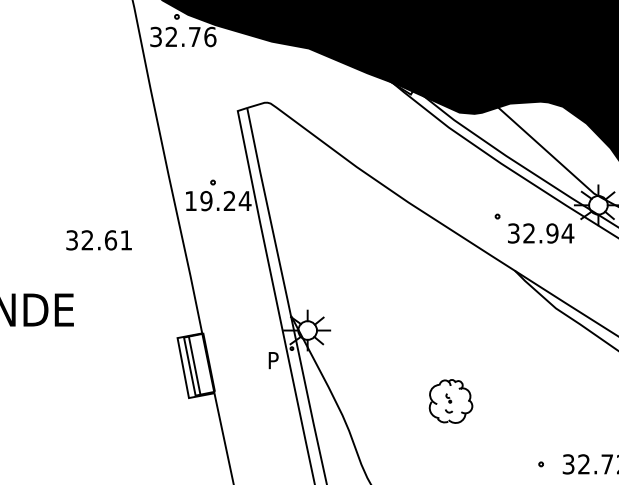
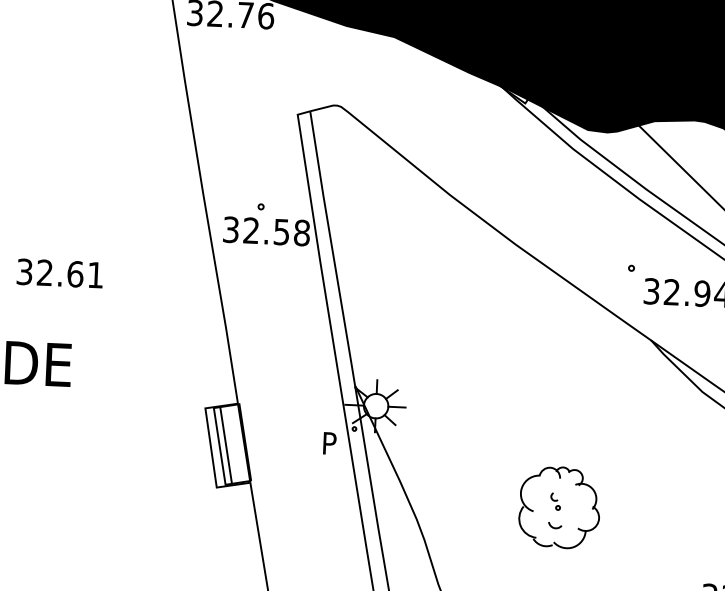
text: (218, 200) -> (267, 230), 19.24 -> 32.58
text: (98, 240) -> (59, 273), moved
part: (450, 401) -> (558, 507), size x1.43

